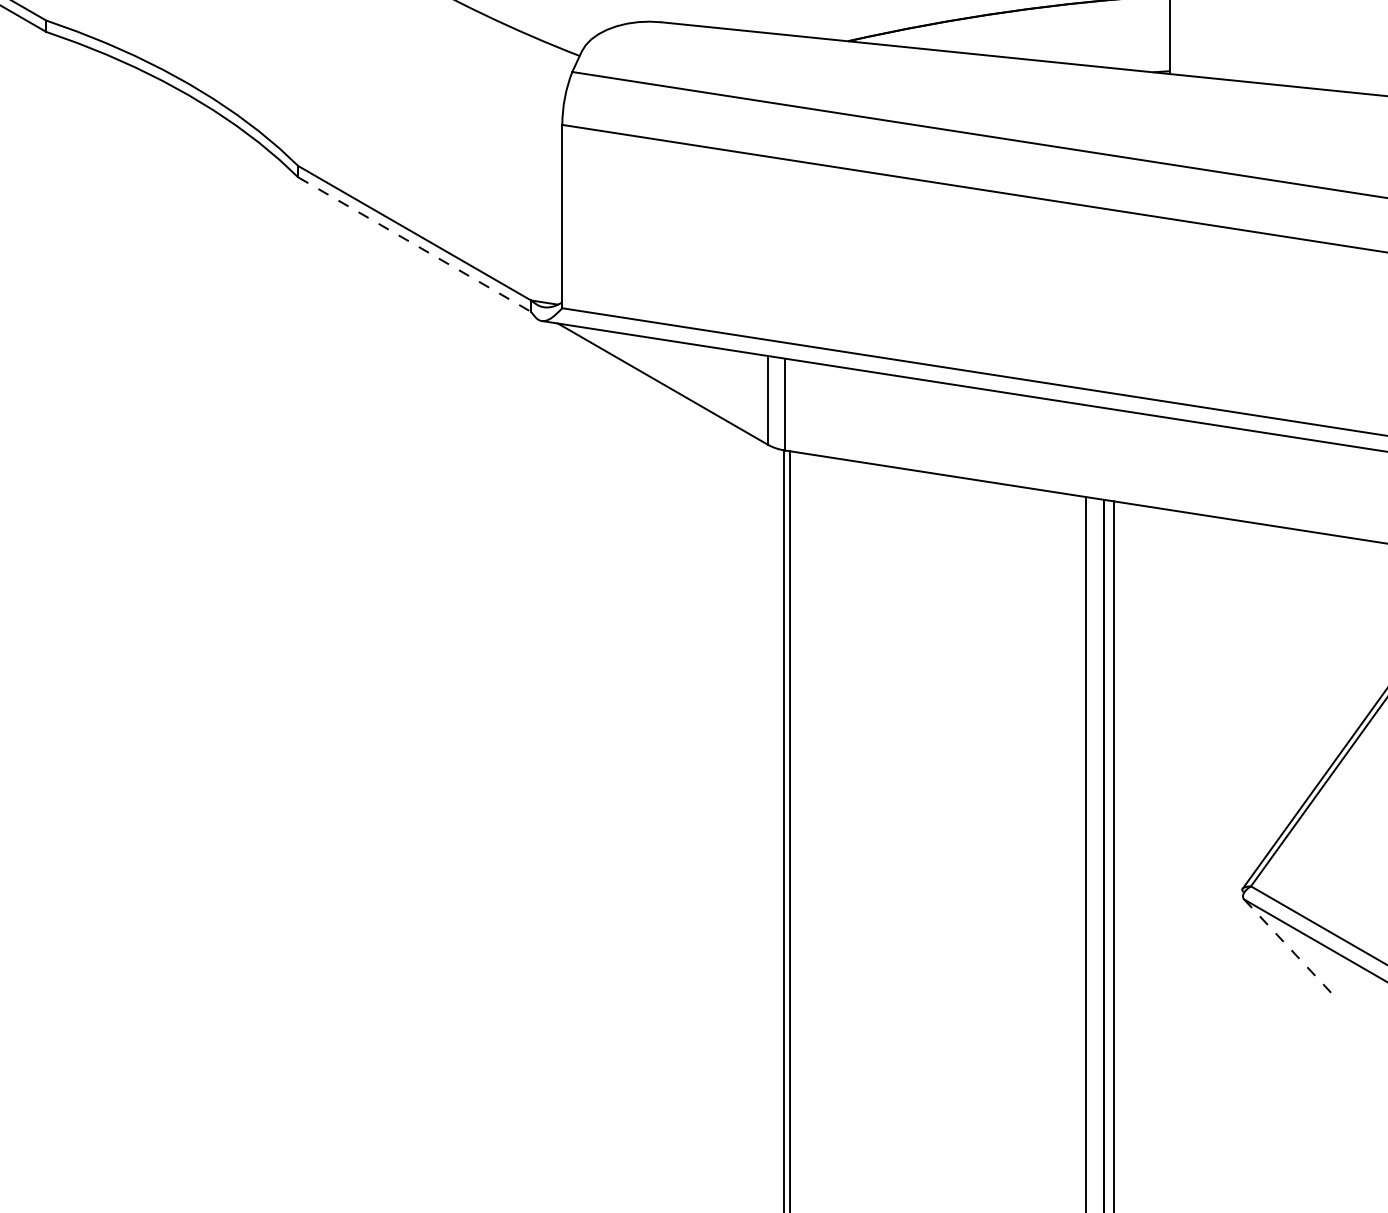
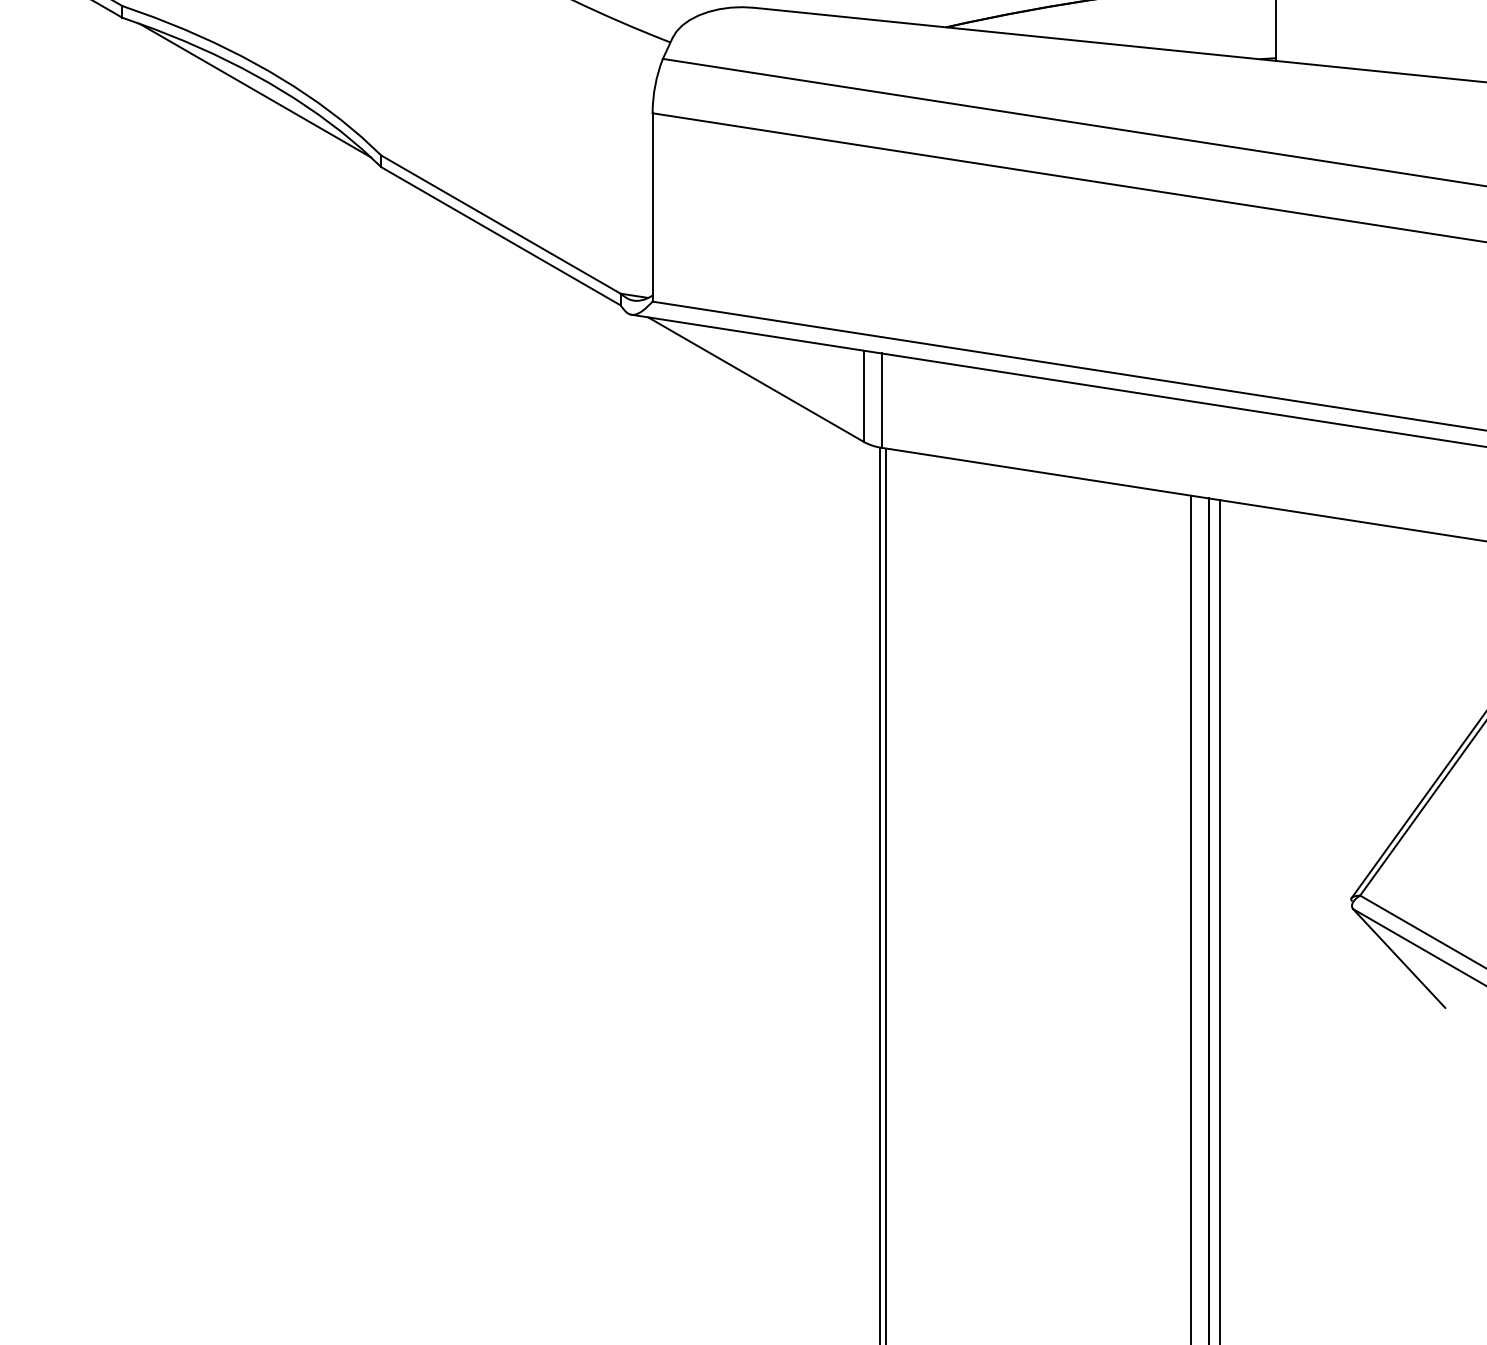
line: (175, 102) -> (255, 90), added
line: (415, 244) -> (501, 236), dashed -> solid
line: (1289, 947) -> (1399, 958), dashed -> solid

